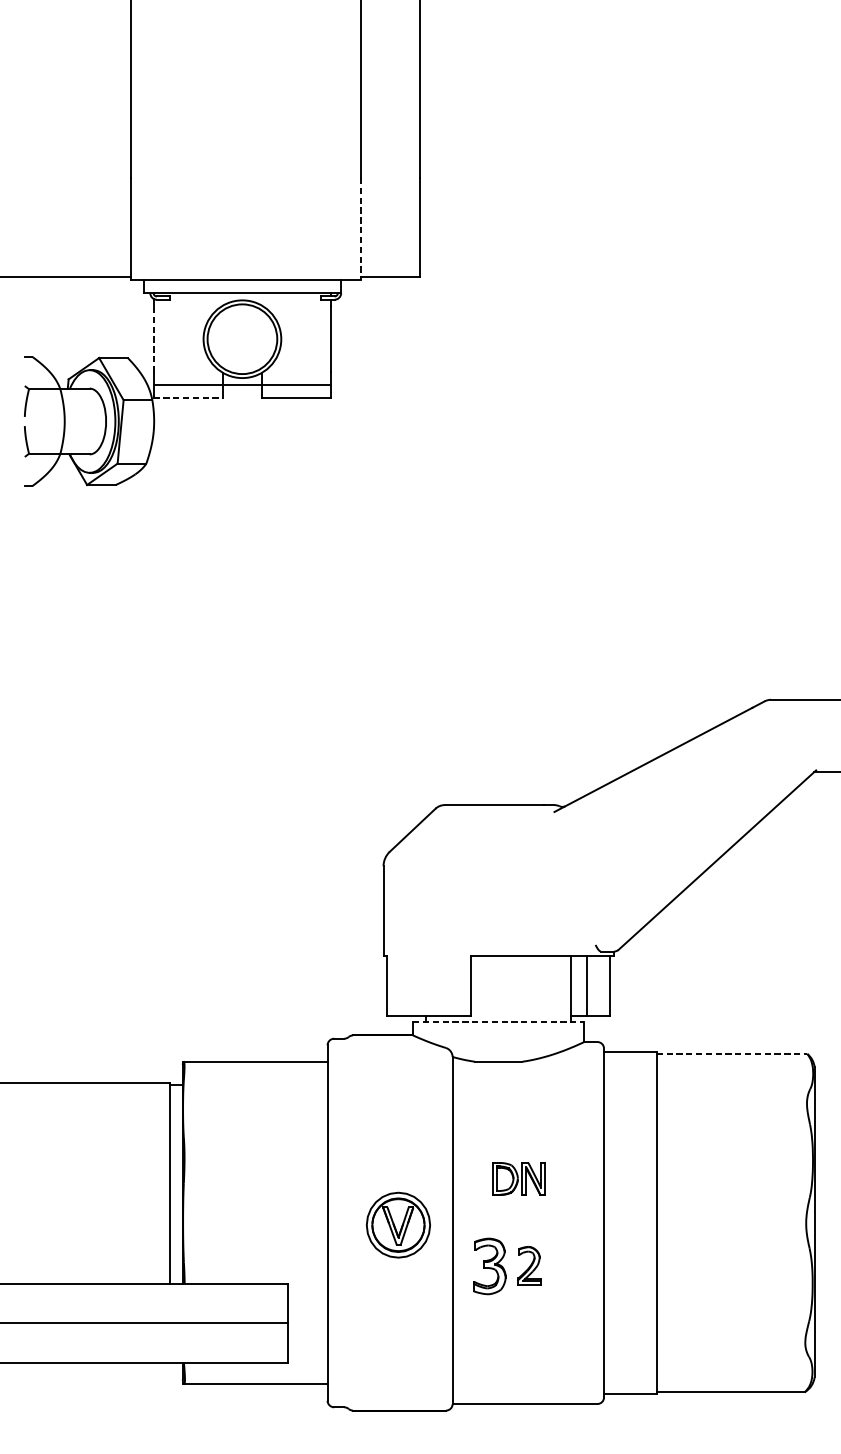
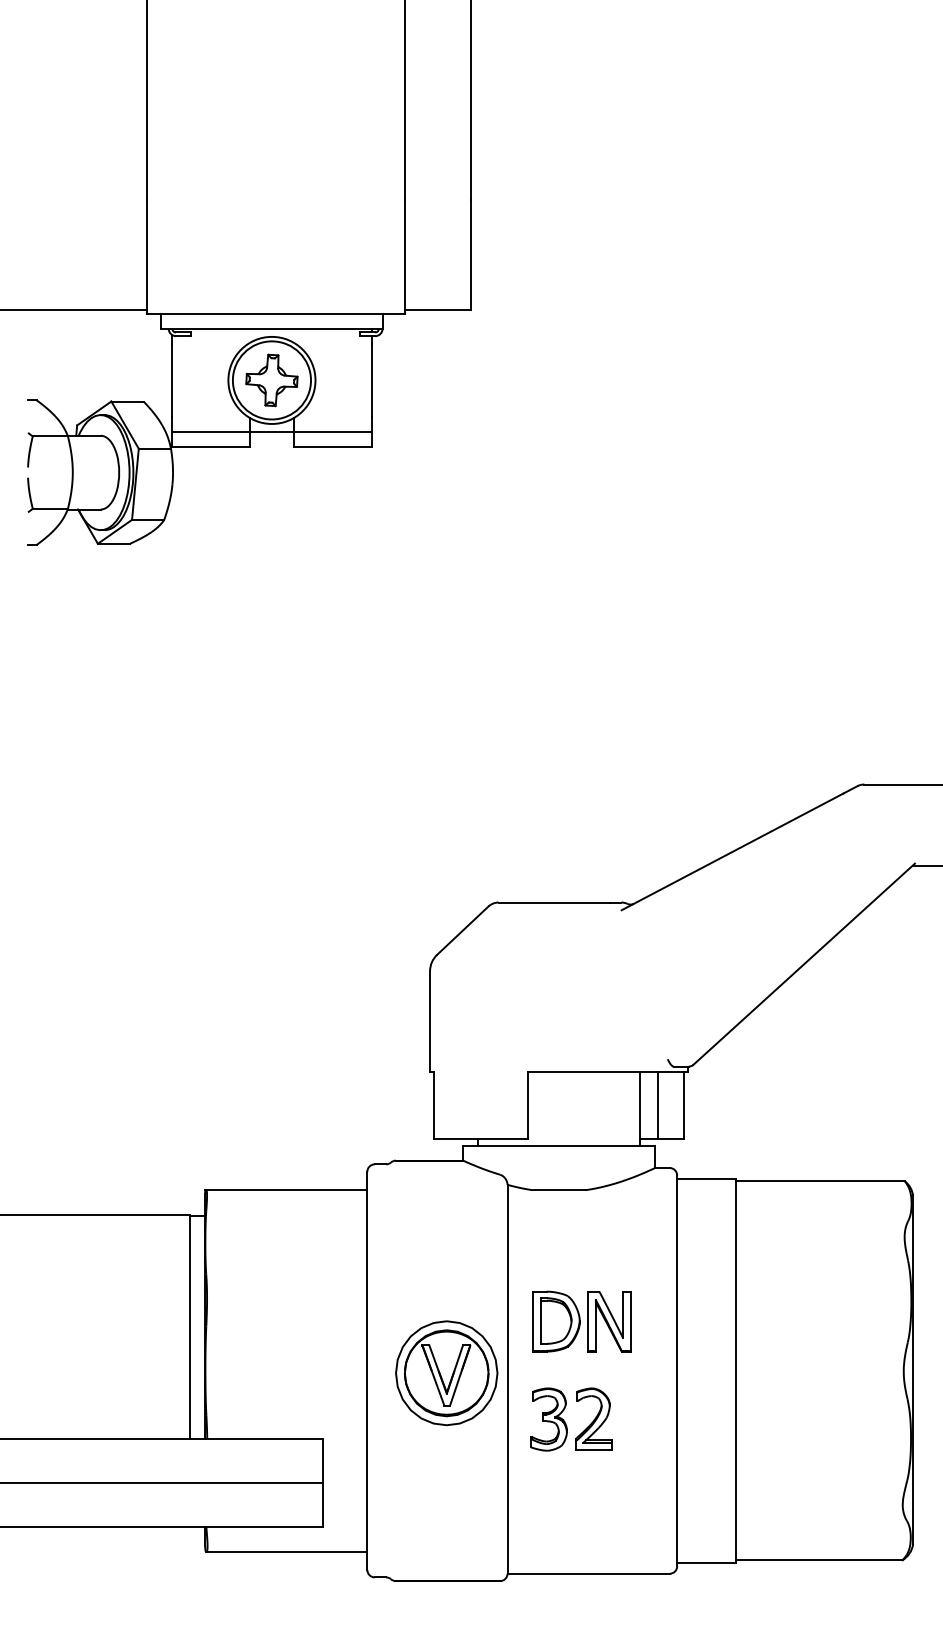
line: (360, 229) -> (404, 257), dashed -> solid
line: (153, 339) -> (172, 380), dashed -> solid
part: (242, 339) -> (271, 380), added
line: (188, 398) -> (211, 446), dashed -> solid
line: (499, 1021) -> (559, 1145), dashed -> solid
line: (732, 1054) -> (821, 1181), dashed -> solid
part: (518, 1178) -> (581, 1321), size x1.67
part: (398, 1225) -> (446, 1373), size x1.43
part: (529, 1265) -> (593, 1418), size x1.43

